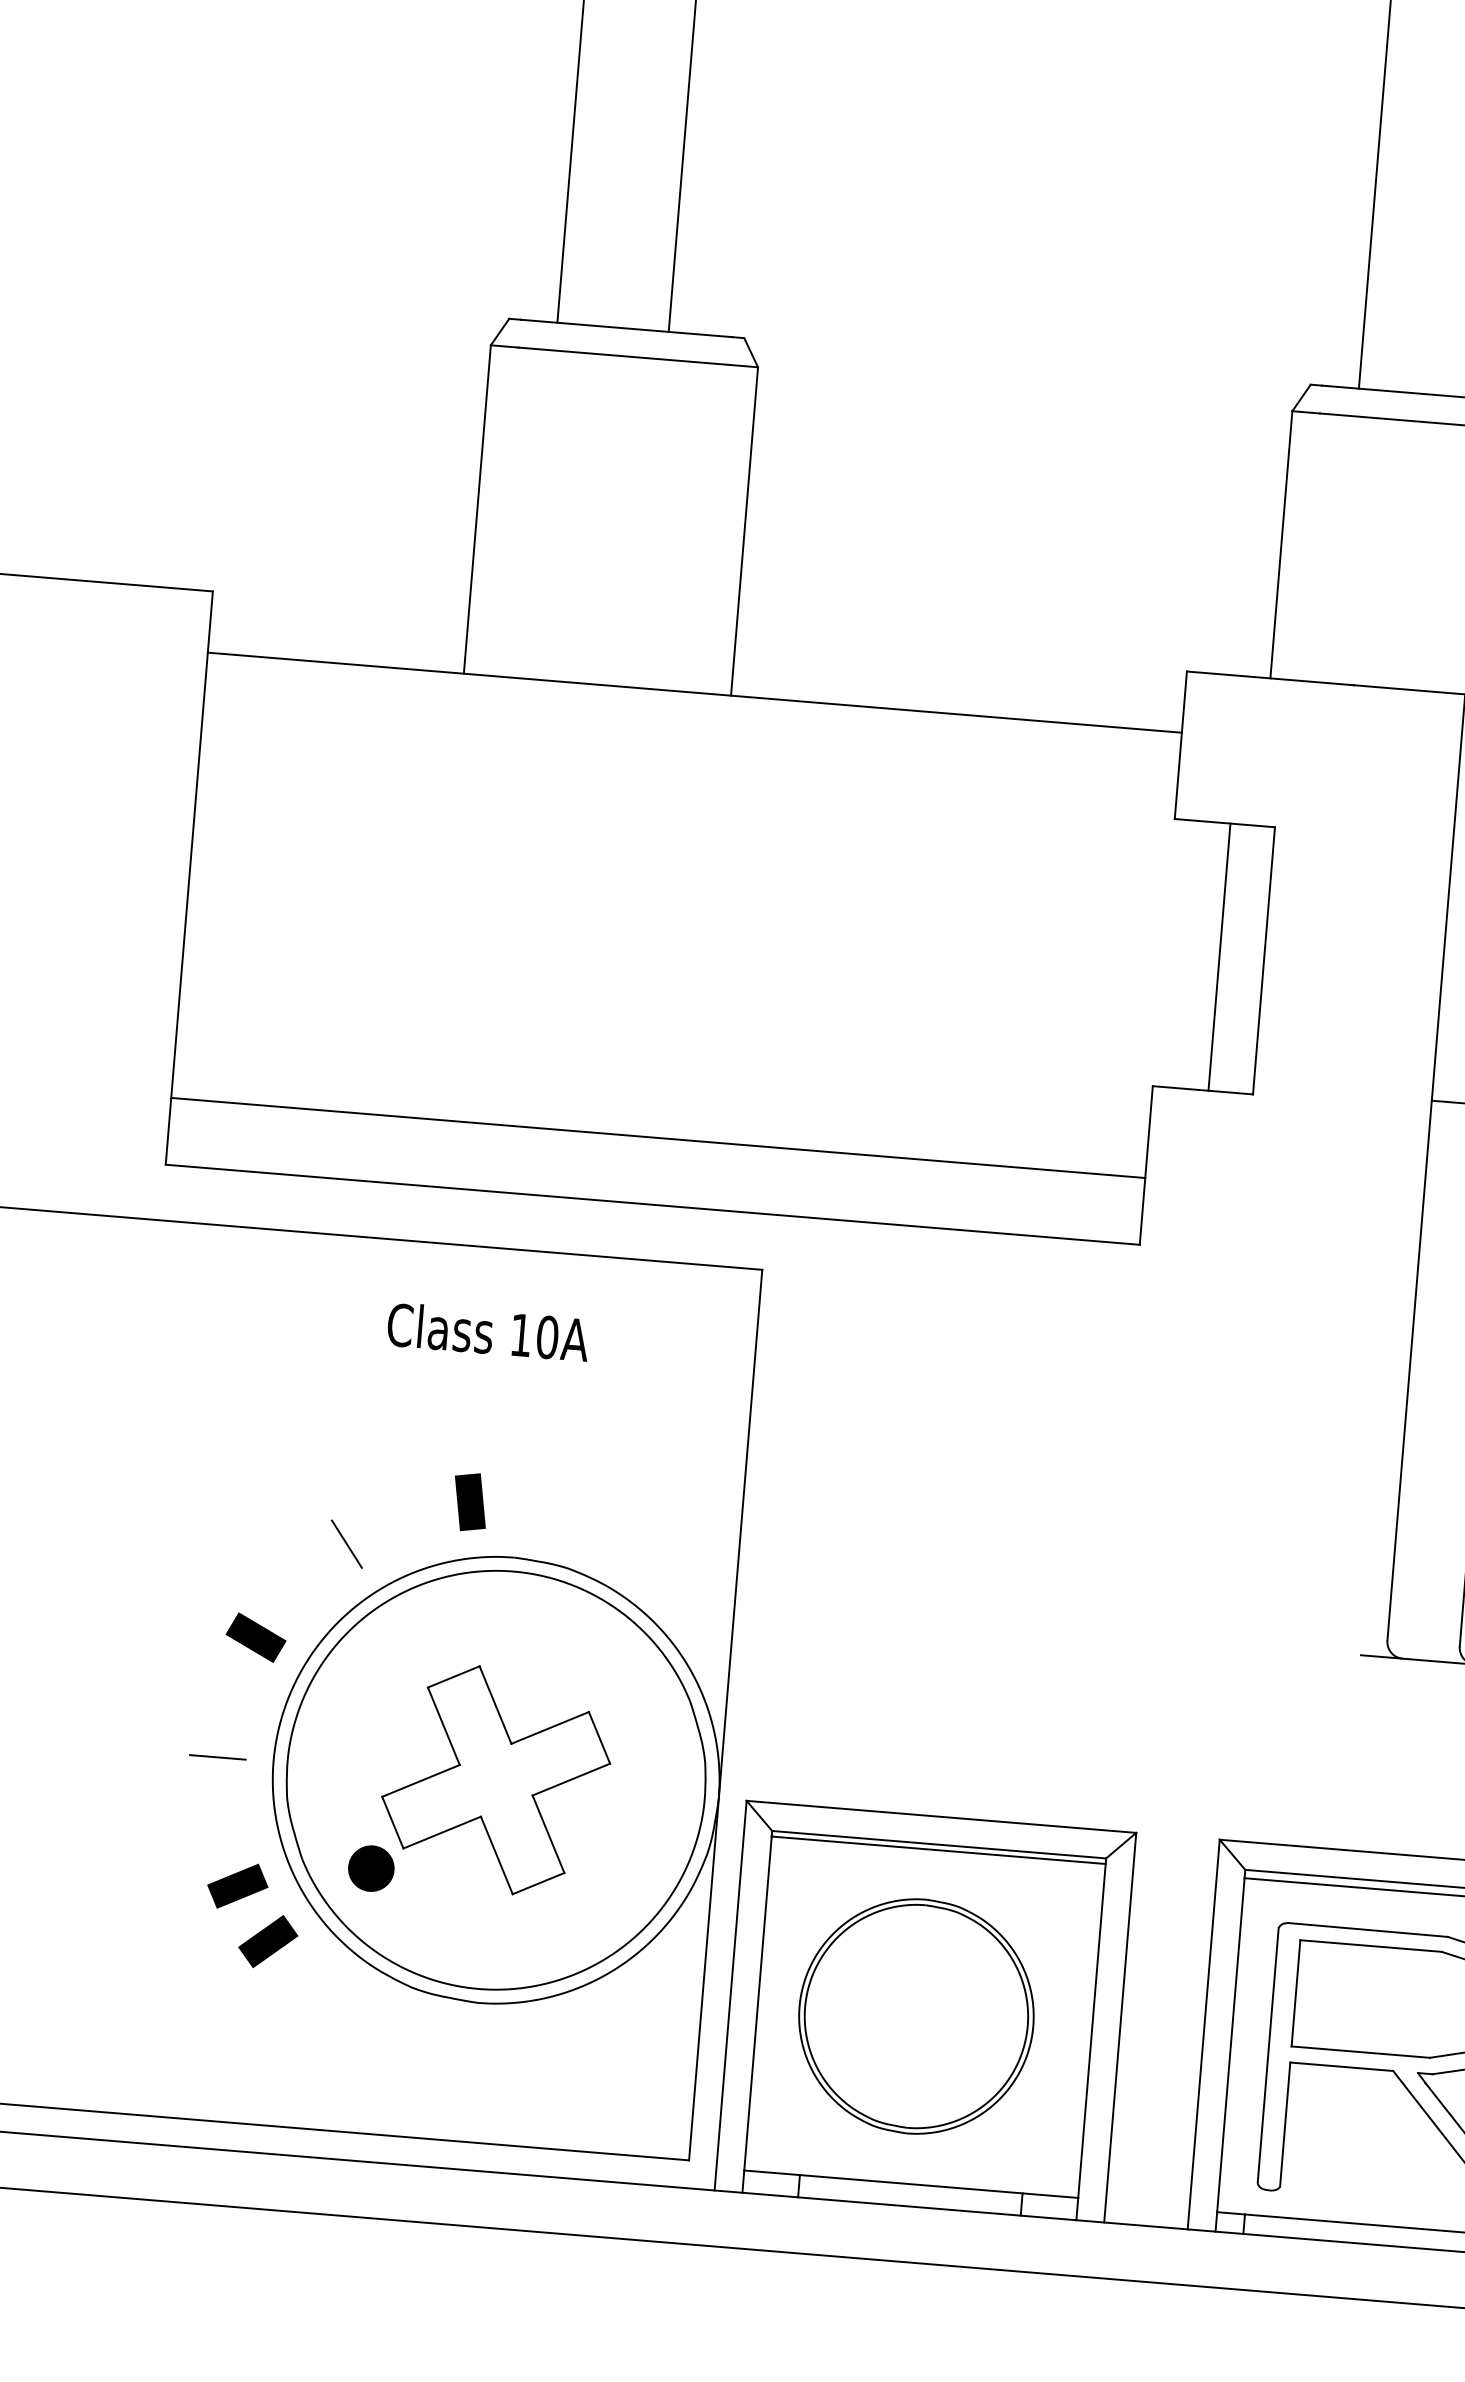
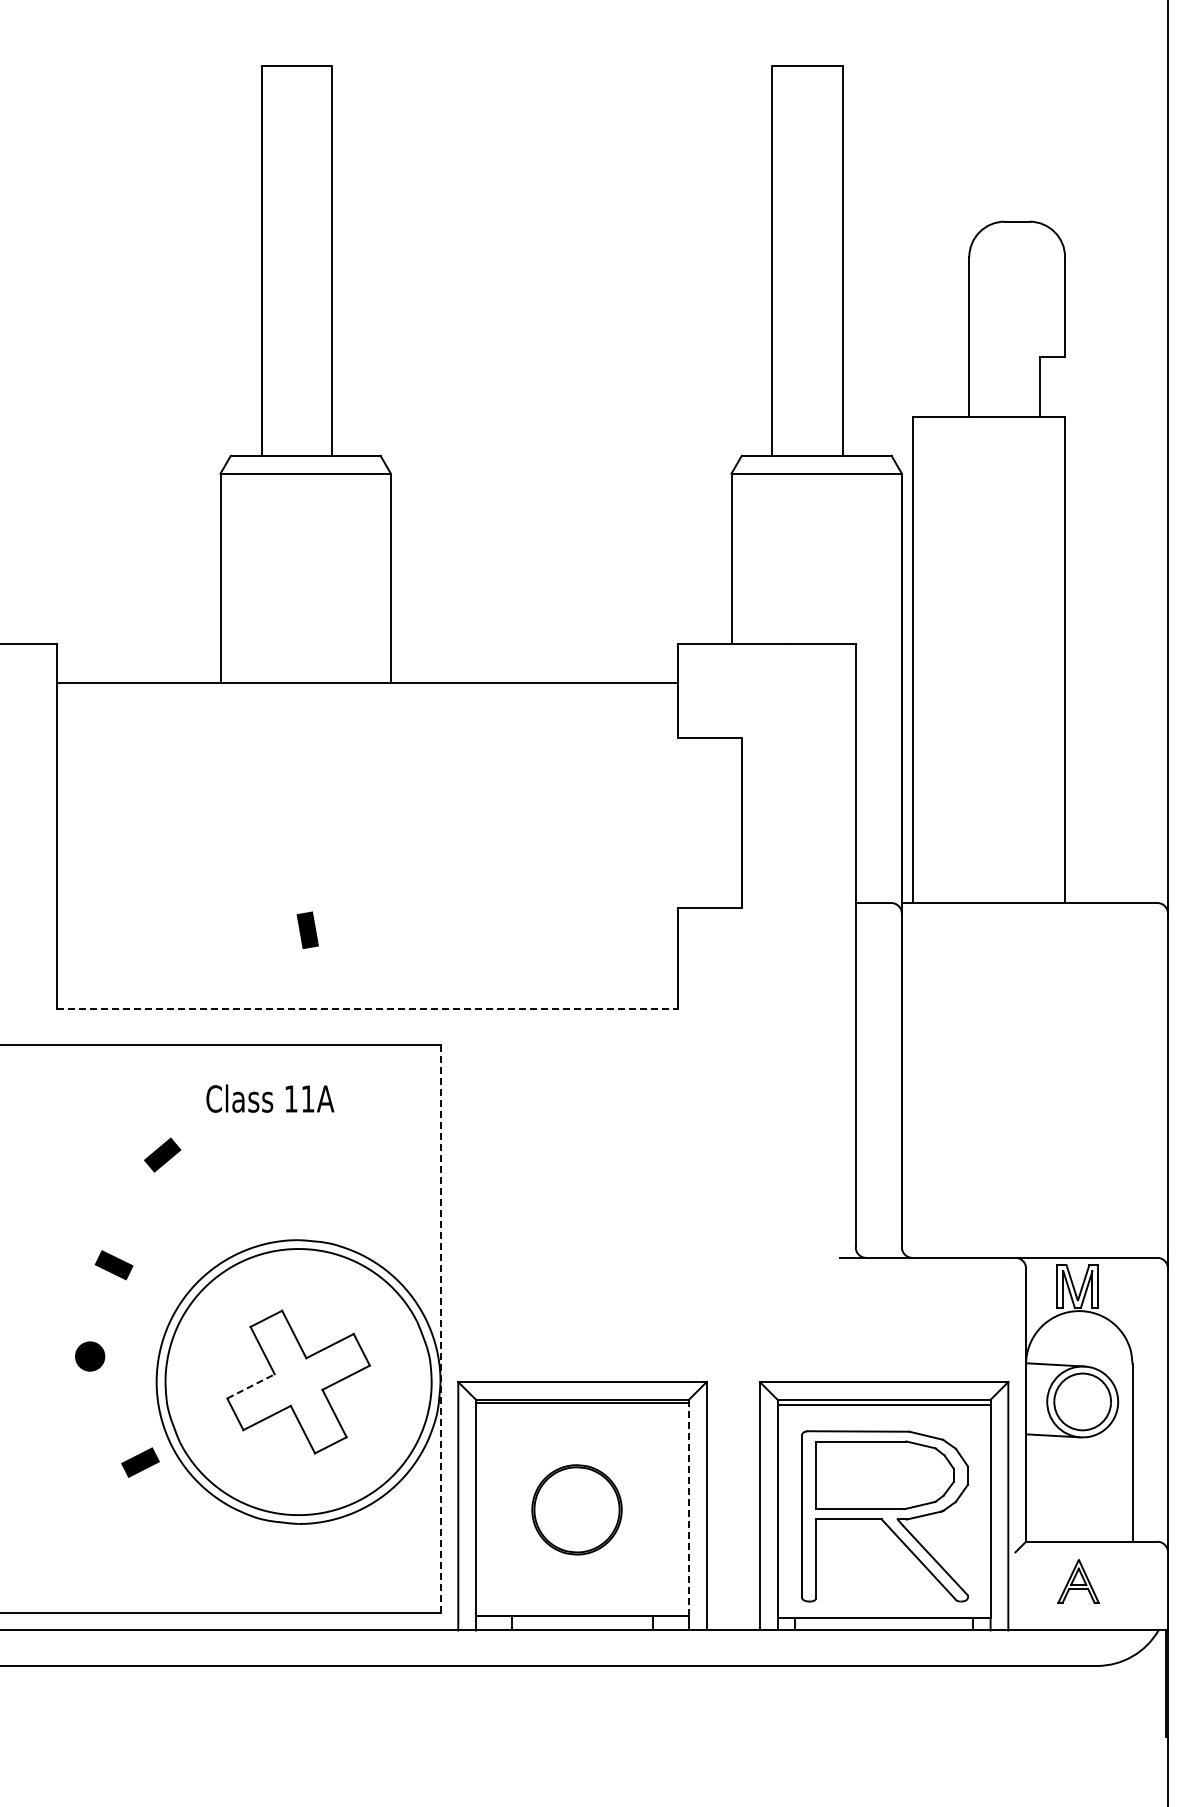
line: (1218, 957) -> (713, 823), removed
line: (657, 1137) -> (367, 966), removed
line: (653, 1204) -> (368, 1009), solid -> dashed
text: (546, 1336) -> (307, 1098), 10A -> 11A
line: (470, 1500) -> (307, 929), moved
line: (346, 1544) -> (191, 1240), removed
line: (255, 1637) -> (113, 1265), moved
line: (725, 1714) -> (440, 1328), solid -> dashed
line: (216, 1757) -> (120, 1382), removed
line: (421, 1781) -> (251, 1386), solid -> dashed
part: (371, 1868) -> (90, 1356), moved
line: (268, 1940) -> (162, 1154), moved
part: (915, 2015) -> (576, 1509), size x0.6
line: (1091, 2030) -> (688, 1509), solid -> dashed

